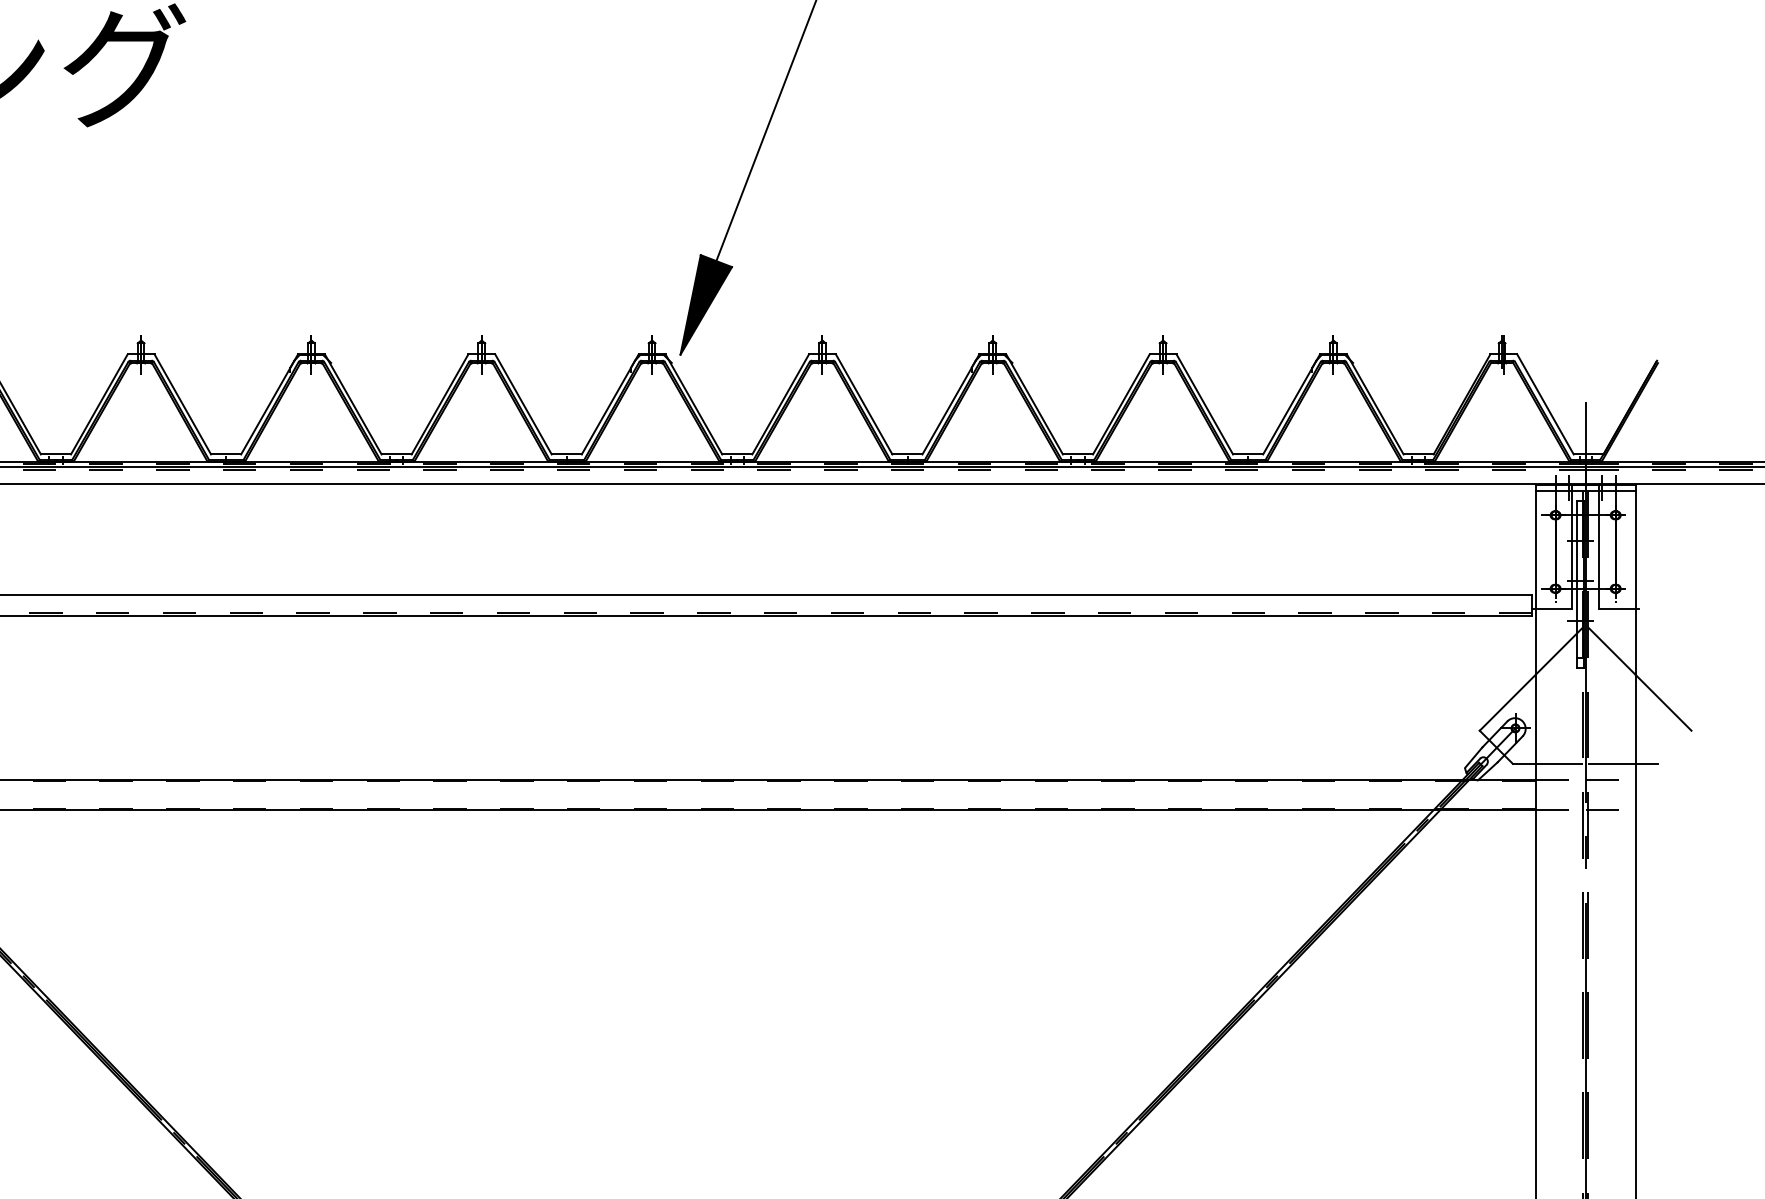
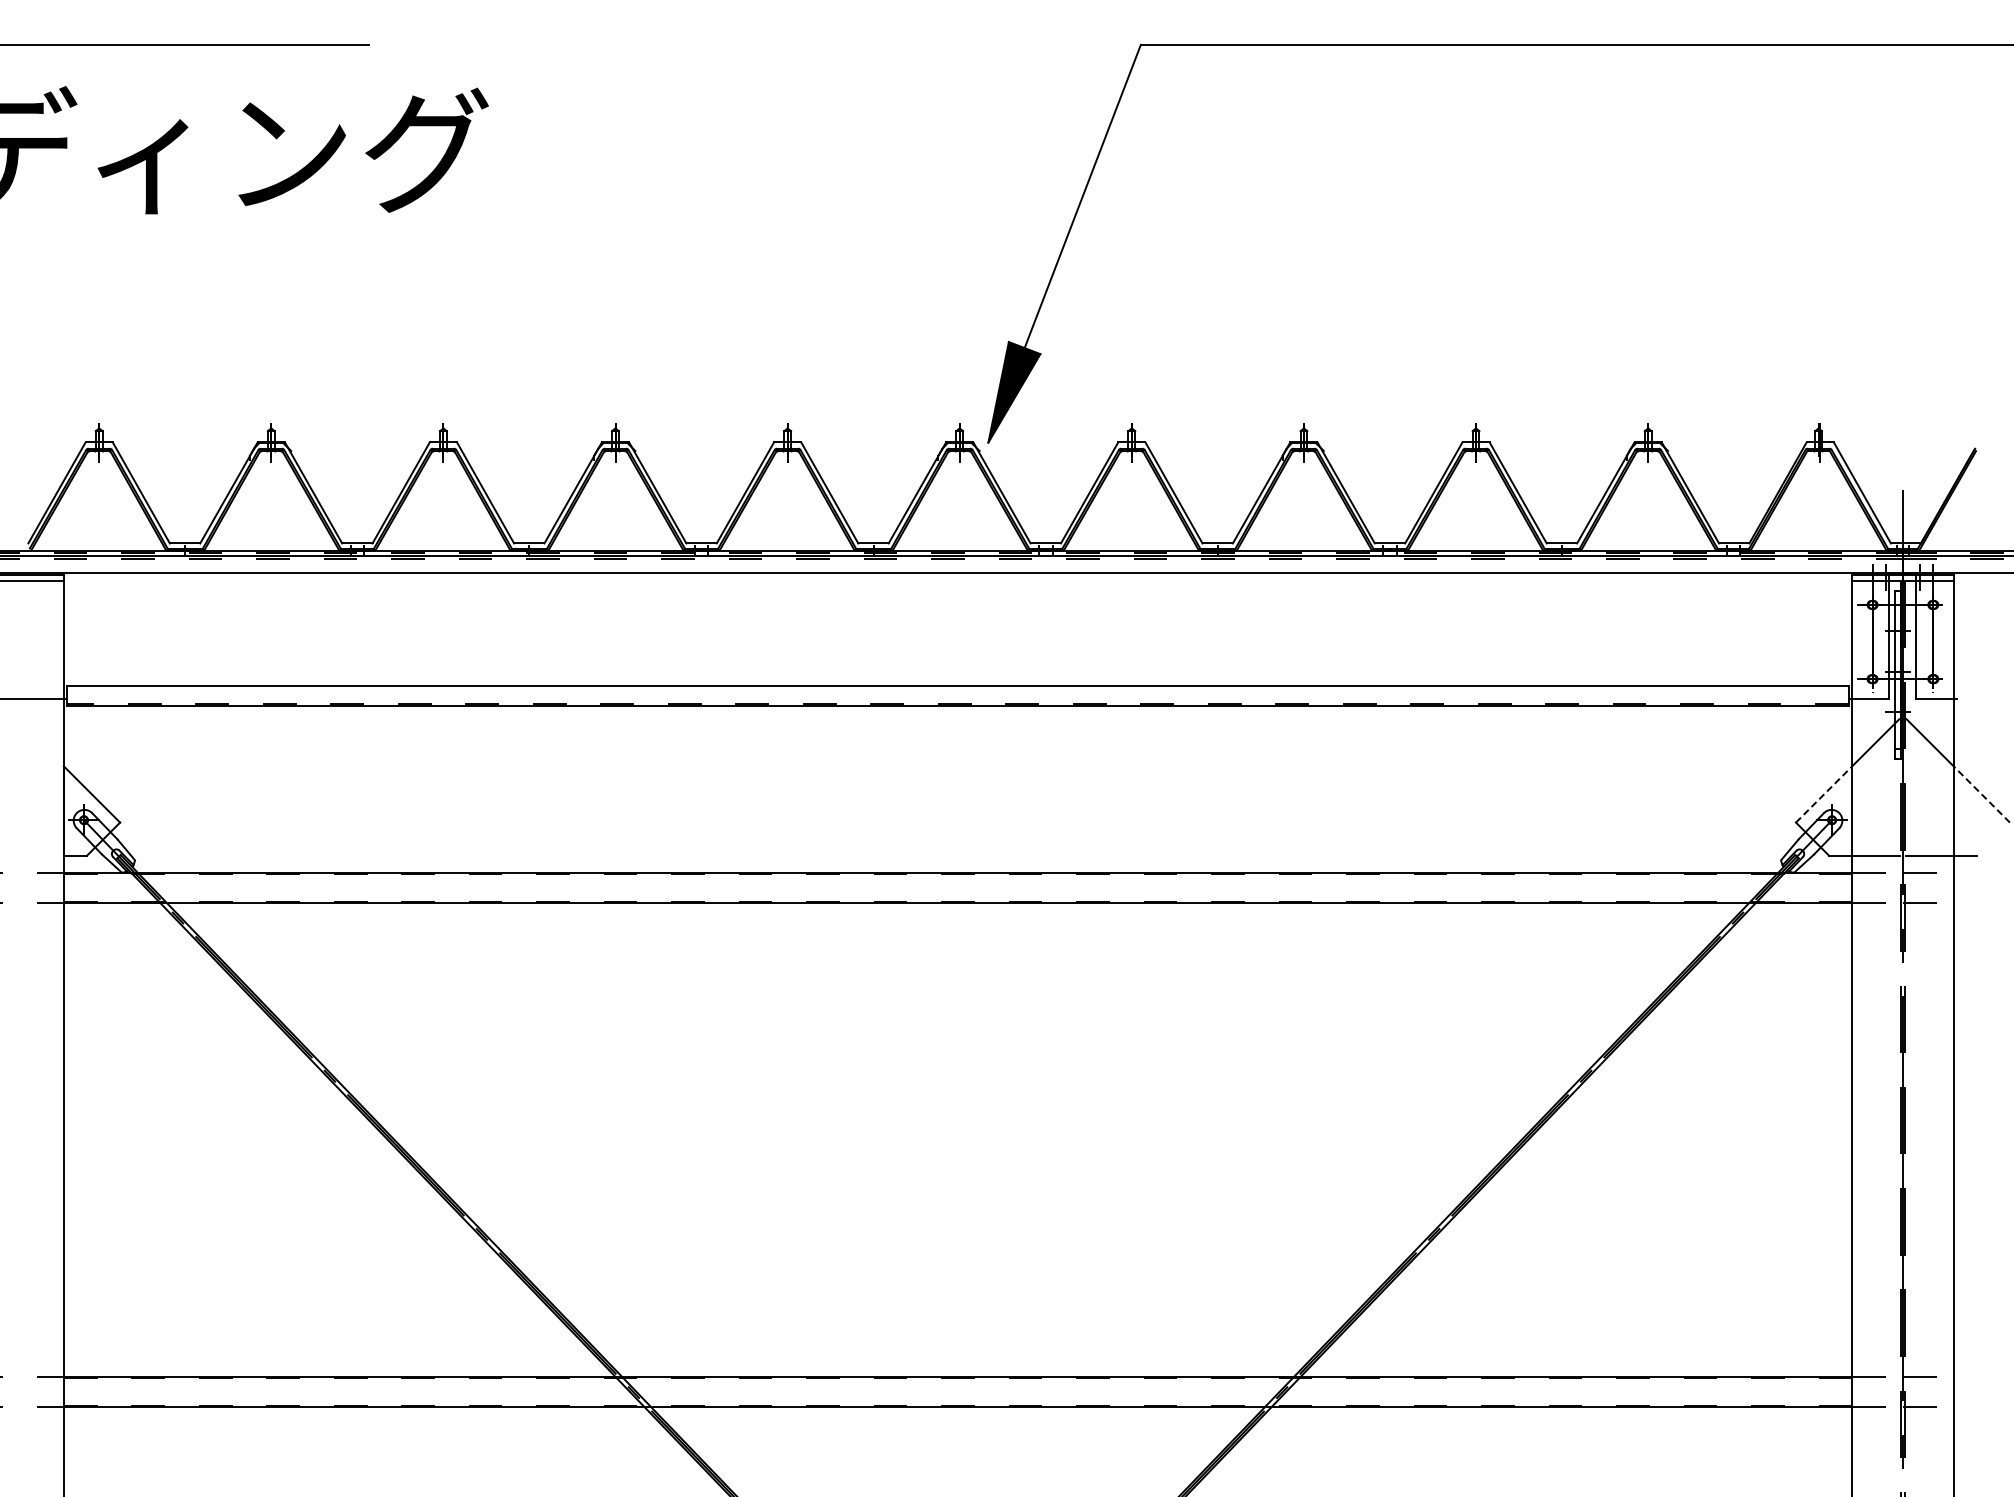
line: (1507, 702) -> (1824, 794), solid -> dashed
line: (1663, 702) -> (1981, 794), solid -> dashed

